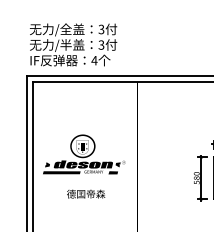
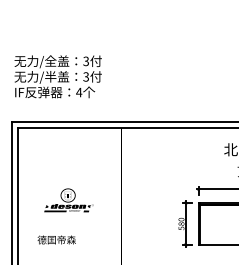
text: (72, 44) -> (57, 76), moved
part: (83, 154) -> (68, 200), size x0.6
text: (85, 193) -> (56, 239), moved

